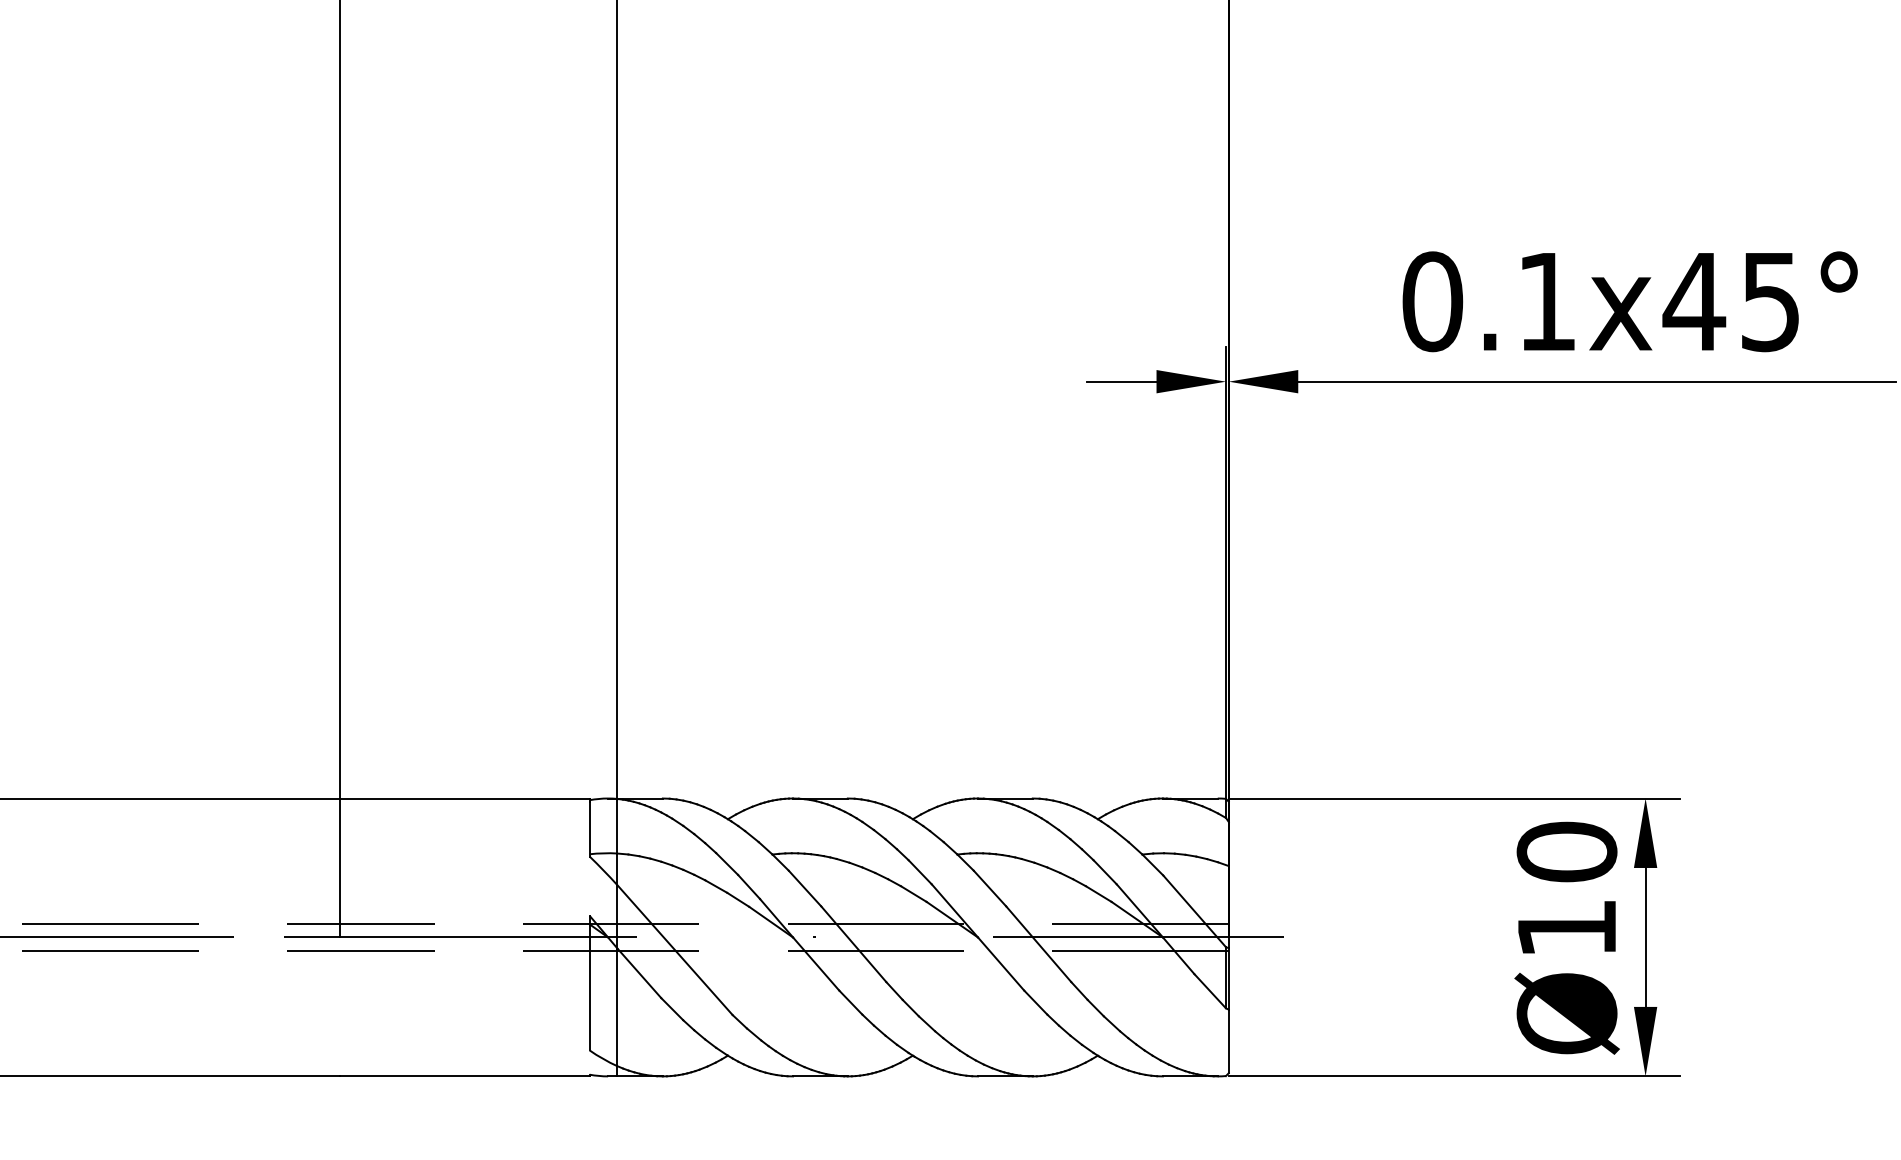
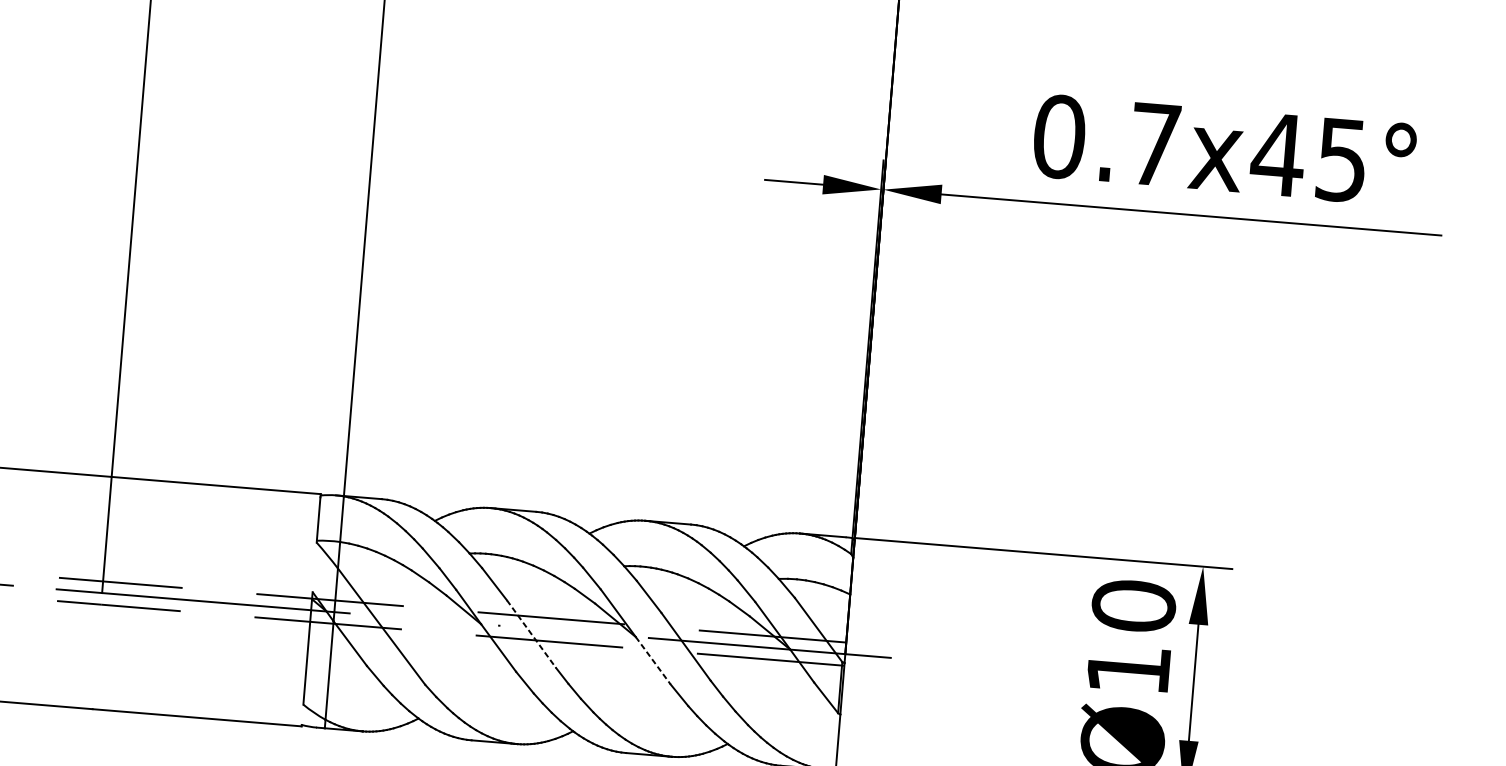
text: (1547, 301) -> (1155, 144), 0.1x45° -> 0.7x45°
line: (853, 944) -> (531, 634), solid -> dashed
line: (1001, 964) -> (653, 661), solid -> dashed

